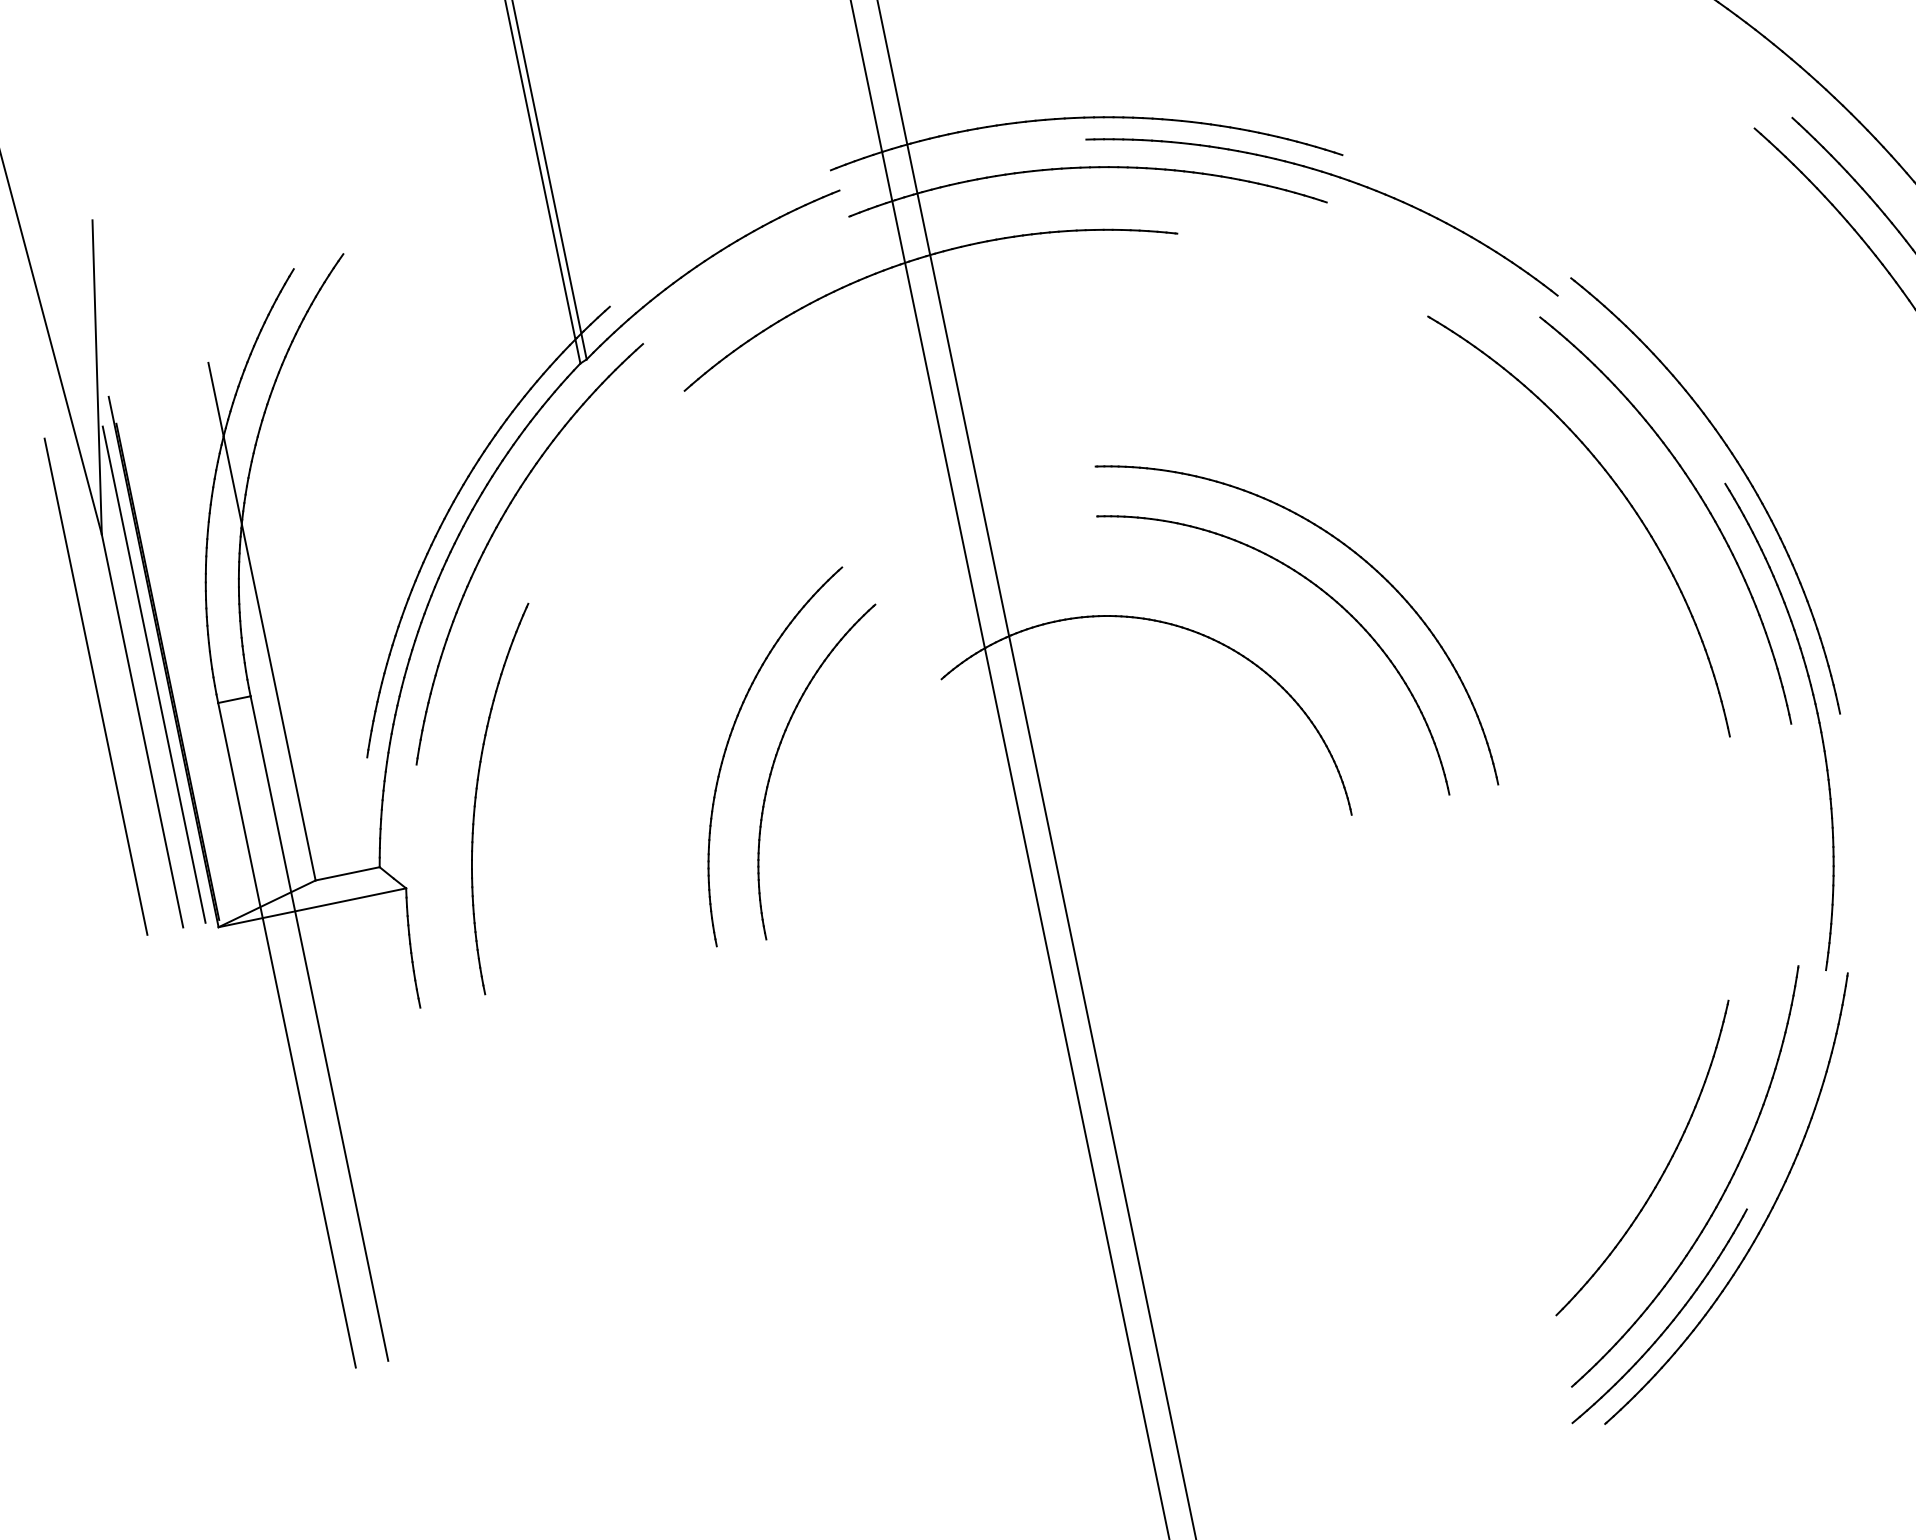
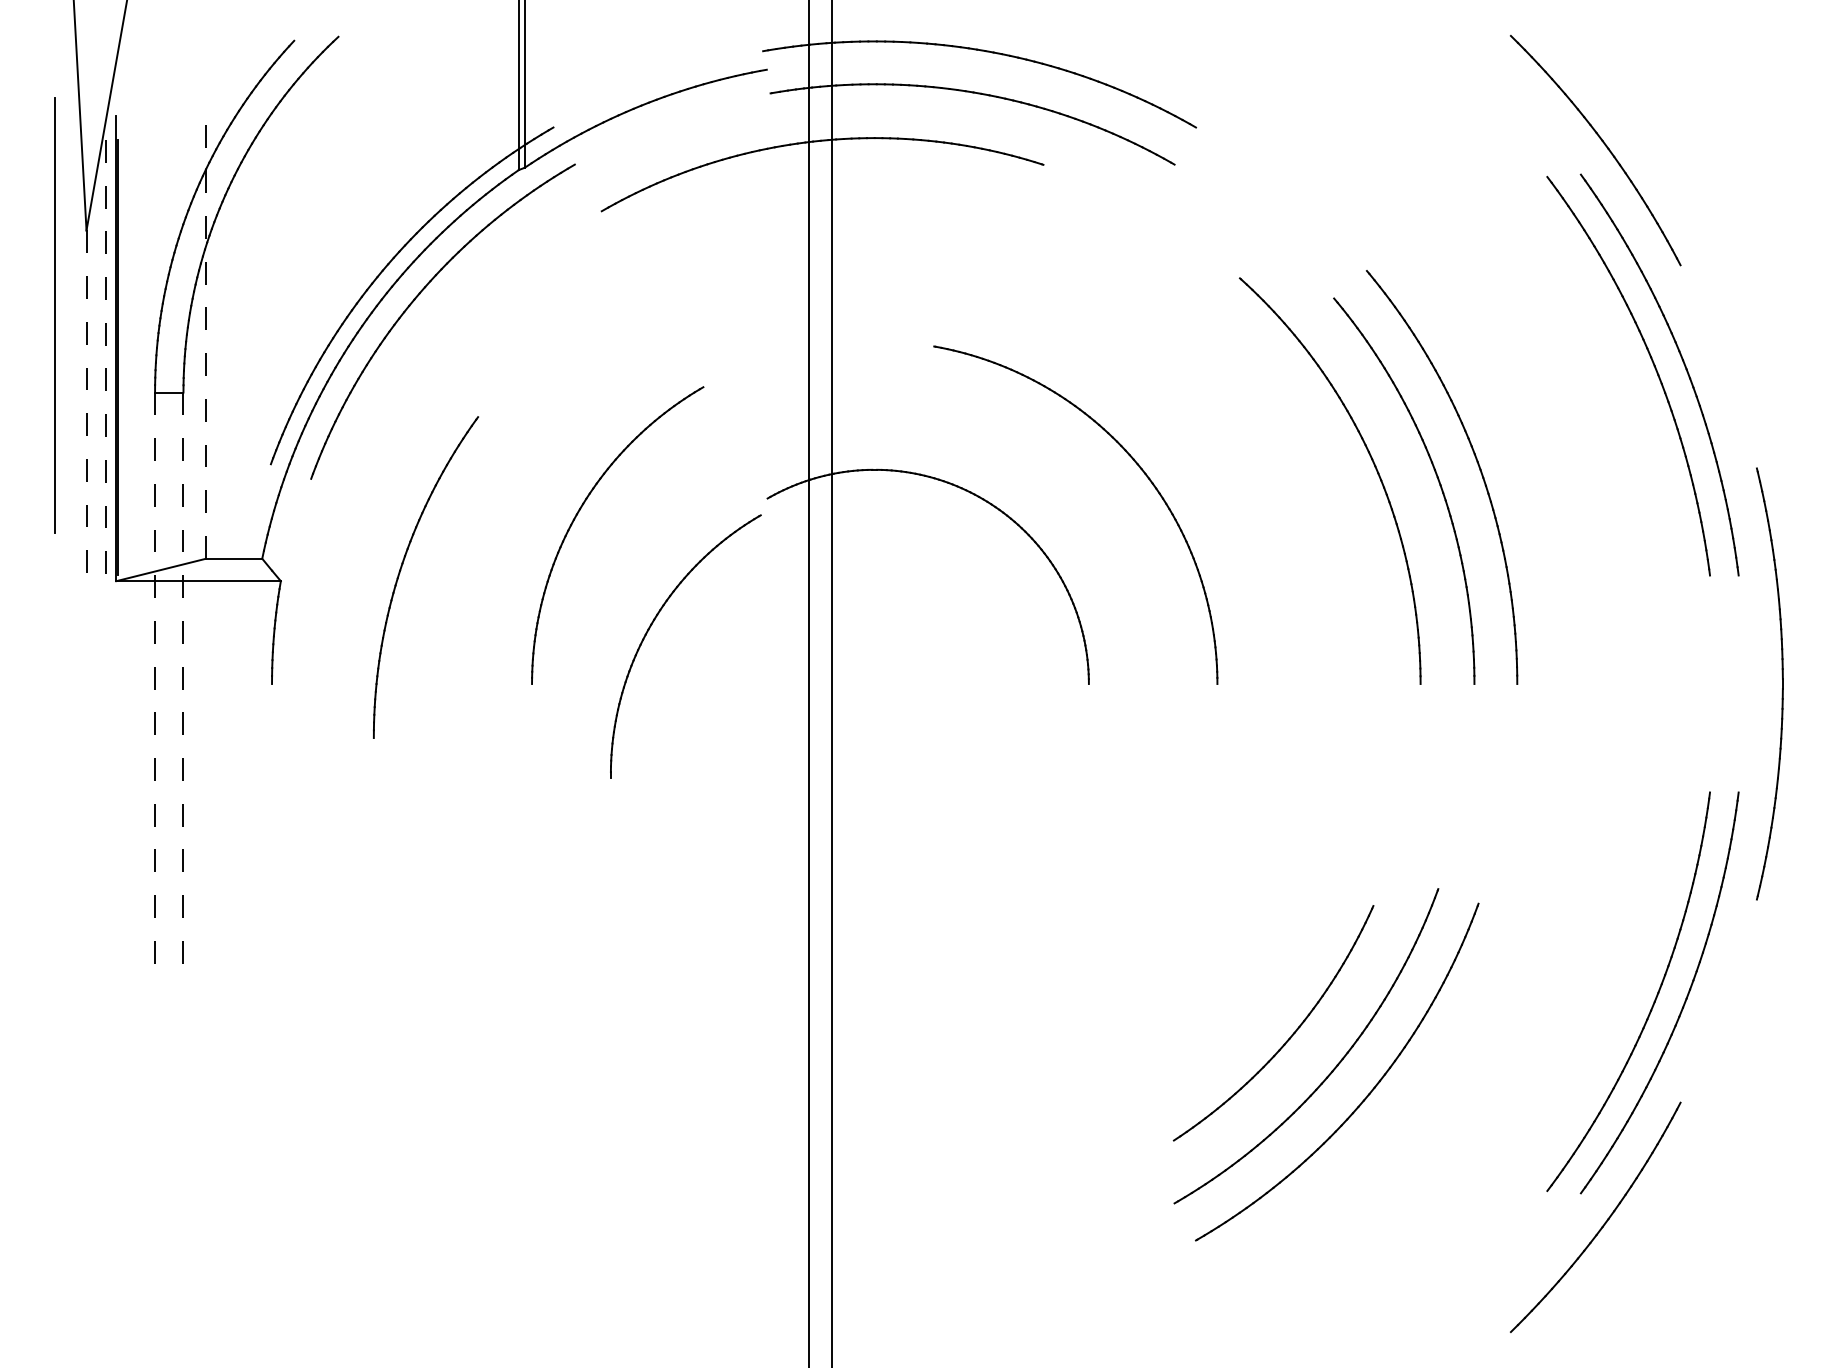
part: (1338, 178) -> (1188, 146), removed
part: (1316, 587) -> (1098, 486), removed
line: (262, 621) -> (206, 331), solid -> dashed
line: (154, 674) -> (106, 357), solid -> dashed
line: (95, 686) -> (54, 315), moved
part: (1817, 717) -> (1497, 683), removed
line: (142, 731) -> (86, 403), solid -> dashed
part: (776, 759) -> (650, 628), moved
part: (477, 796) -> (401, 570), moved
line: (319, 1029) -> (183, 684), solid -> dashed
line: (287, 1035) -> (155, 684), solid -> dashed
part: (1667, 1325) -> (1265, 1168), removed

